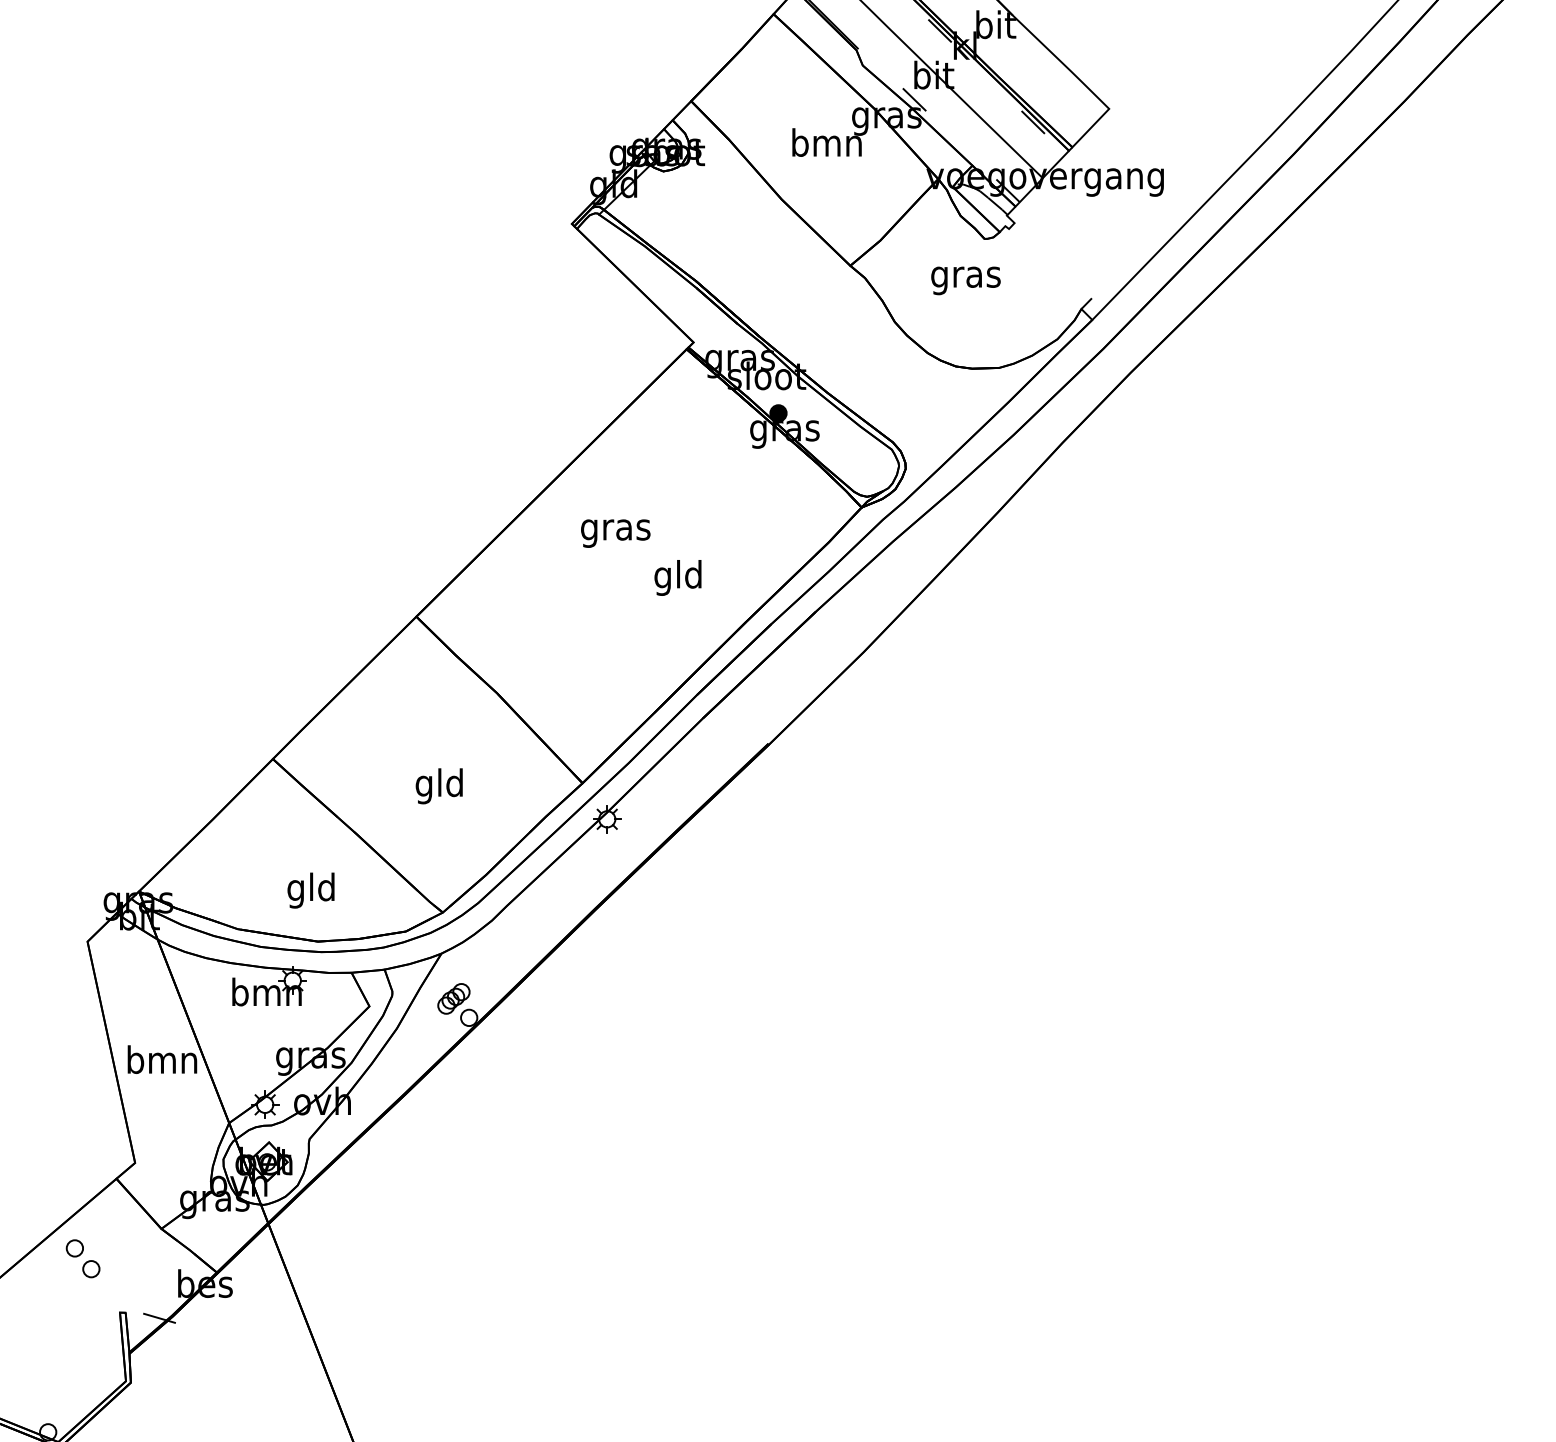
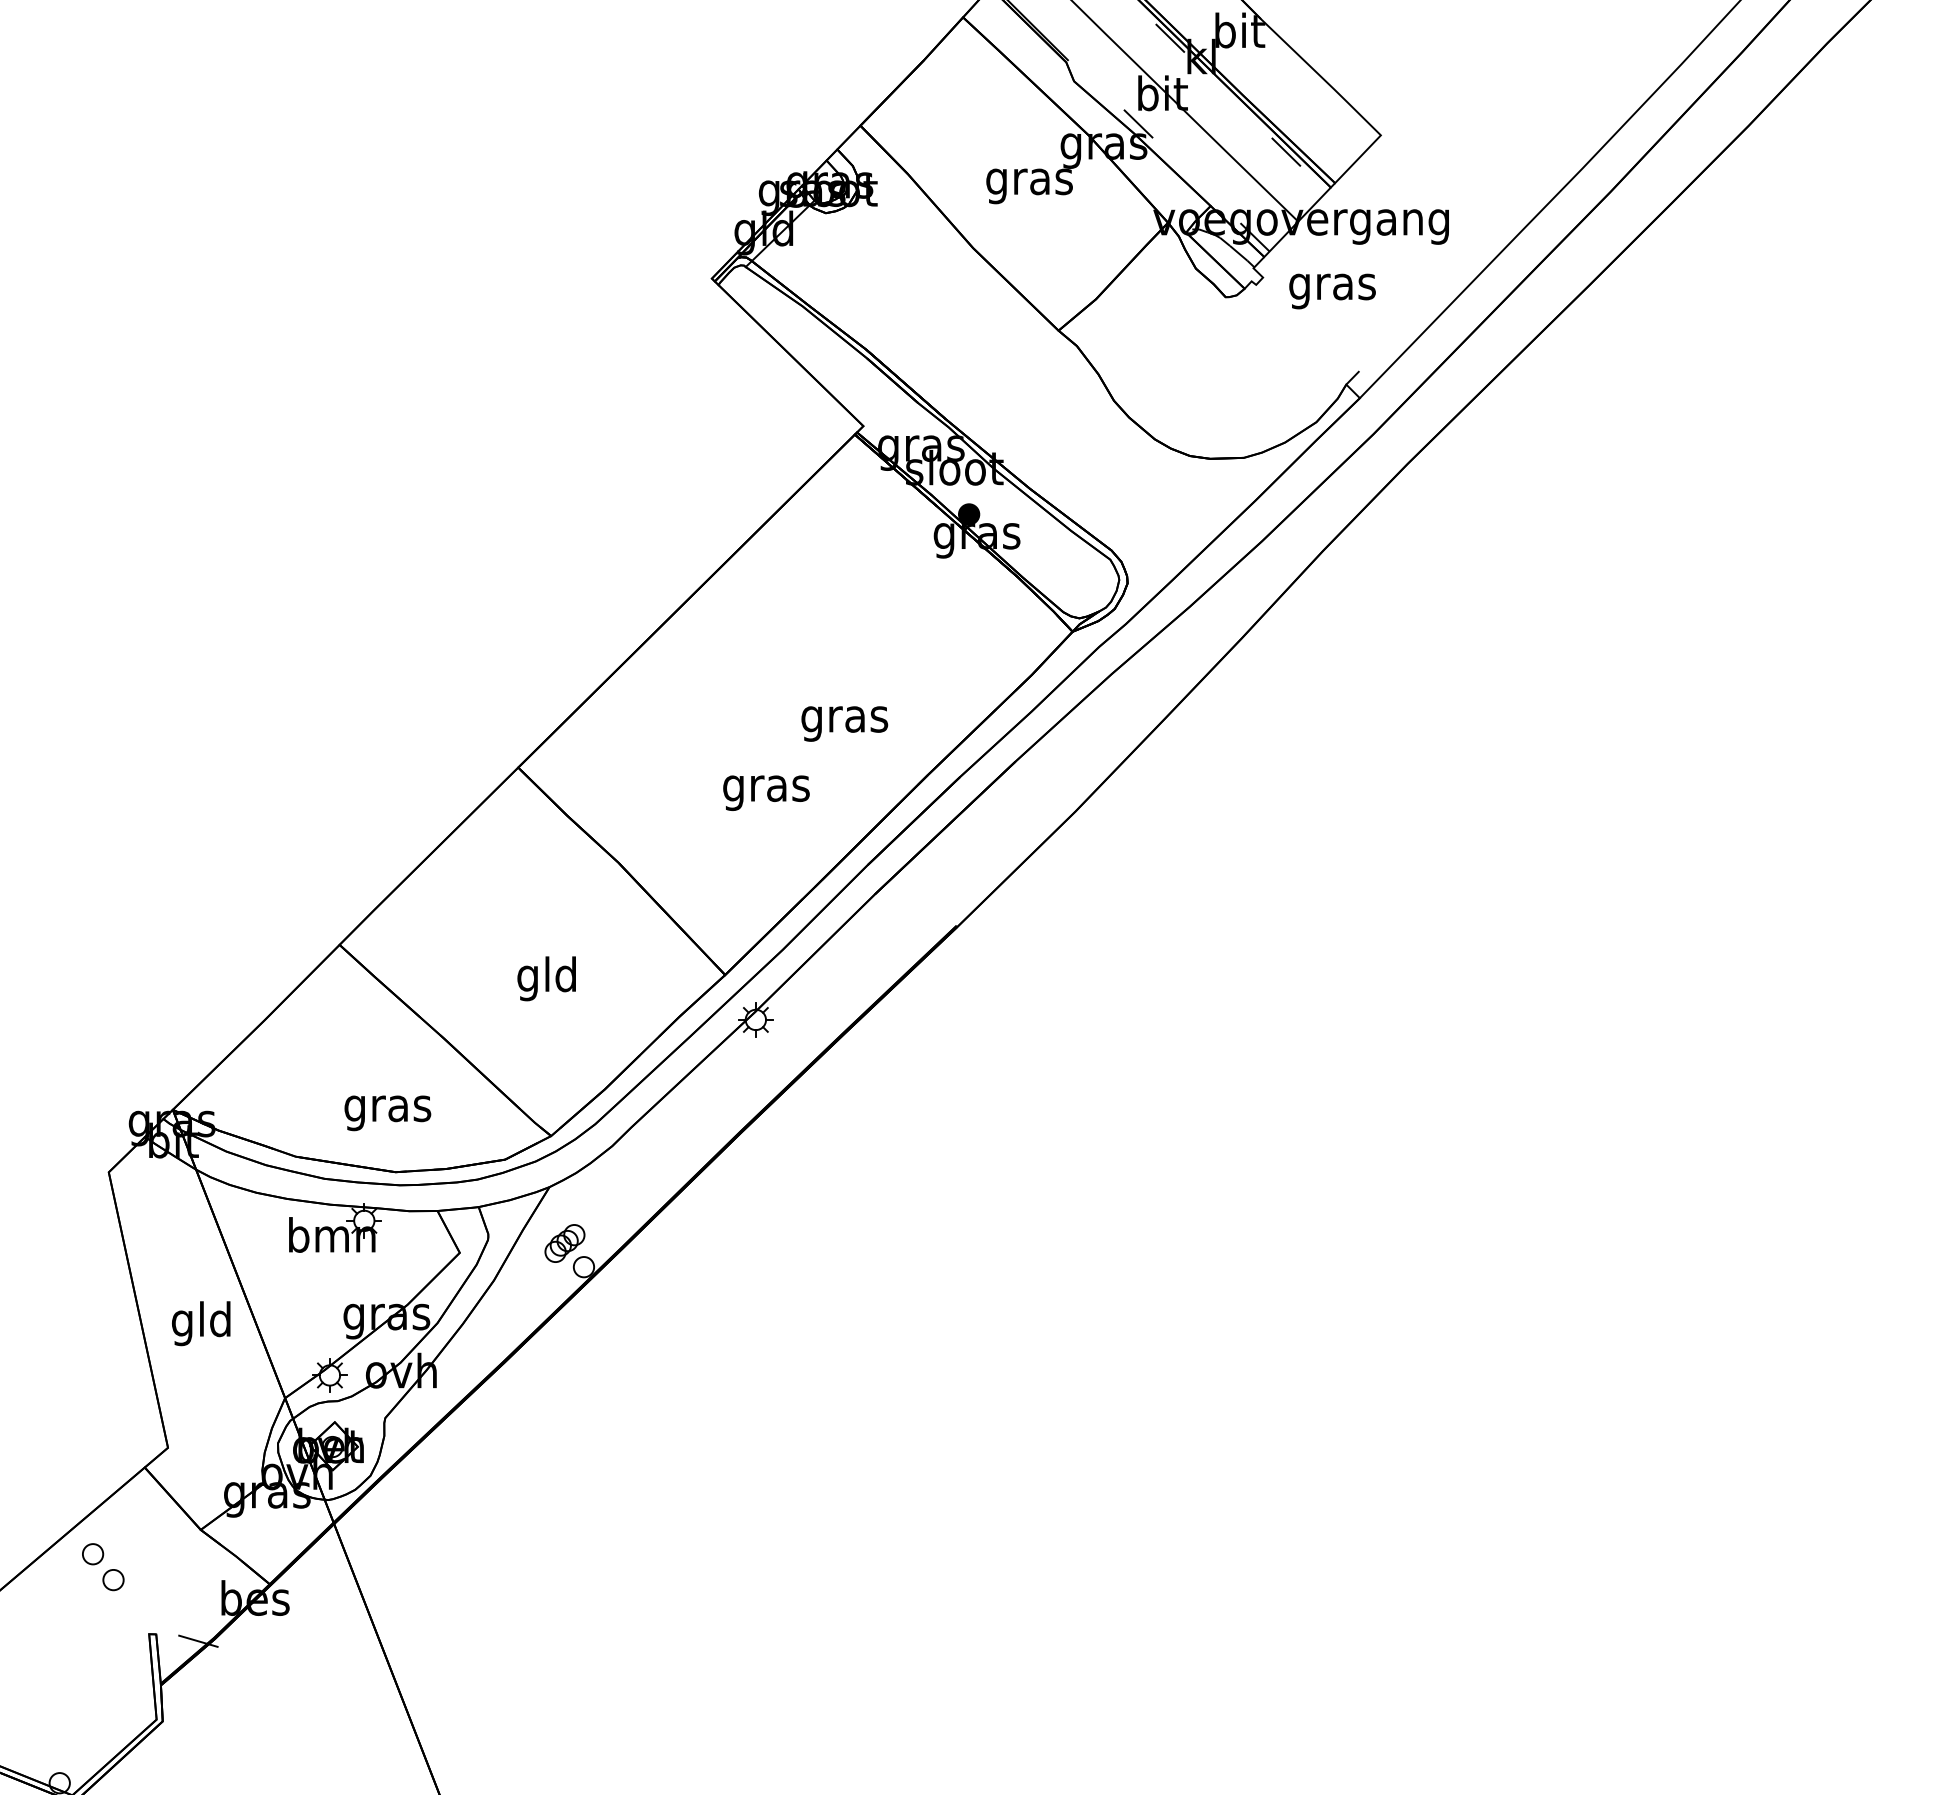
text: (826, 145) -> (1029, 181), bmn -> gras
text: (965, 280) -> (1332, 291), moved
text: (615, 533) -> (766, 792), moved
text: (678, 578) -> (844, 719), gld -> gras
text: (311, 890) -> (387, 1108), gld -> gras
text: (162, 1063) -> (201, 1323), bmn -> gld

